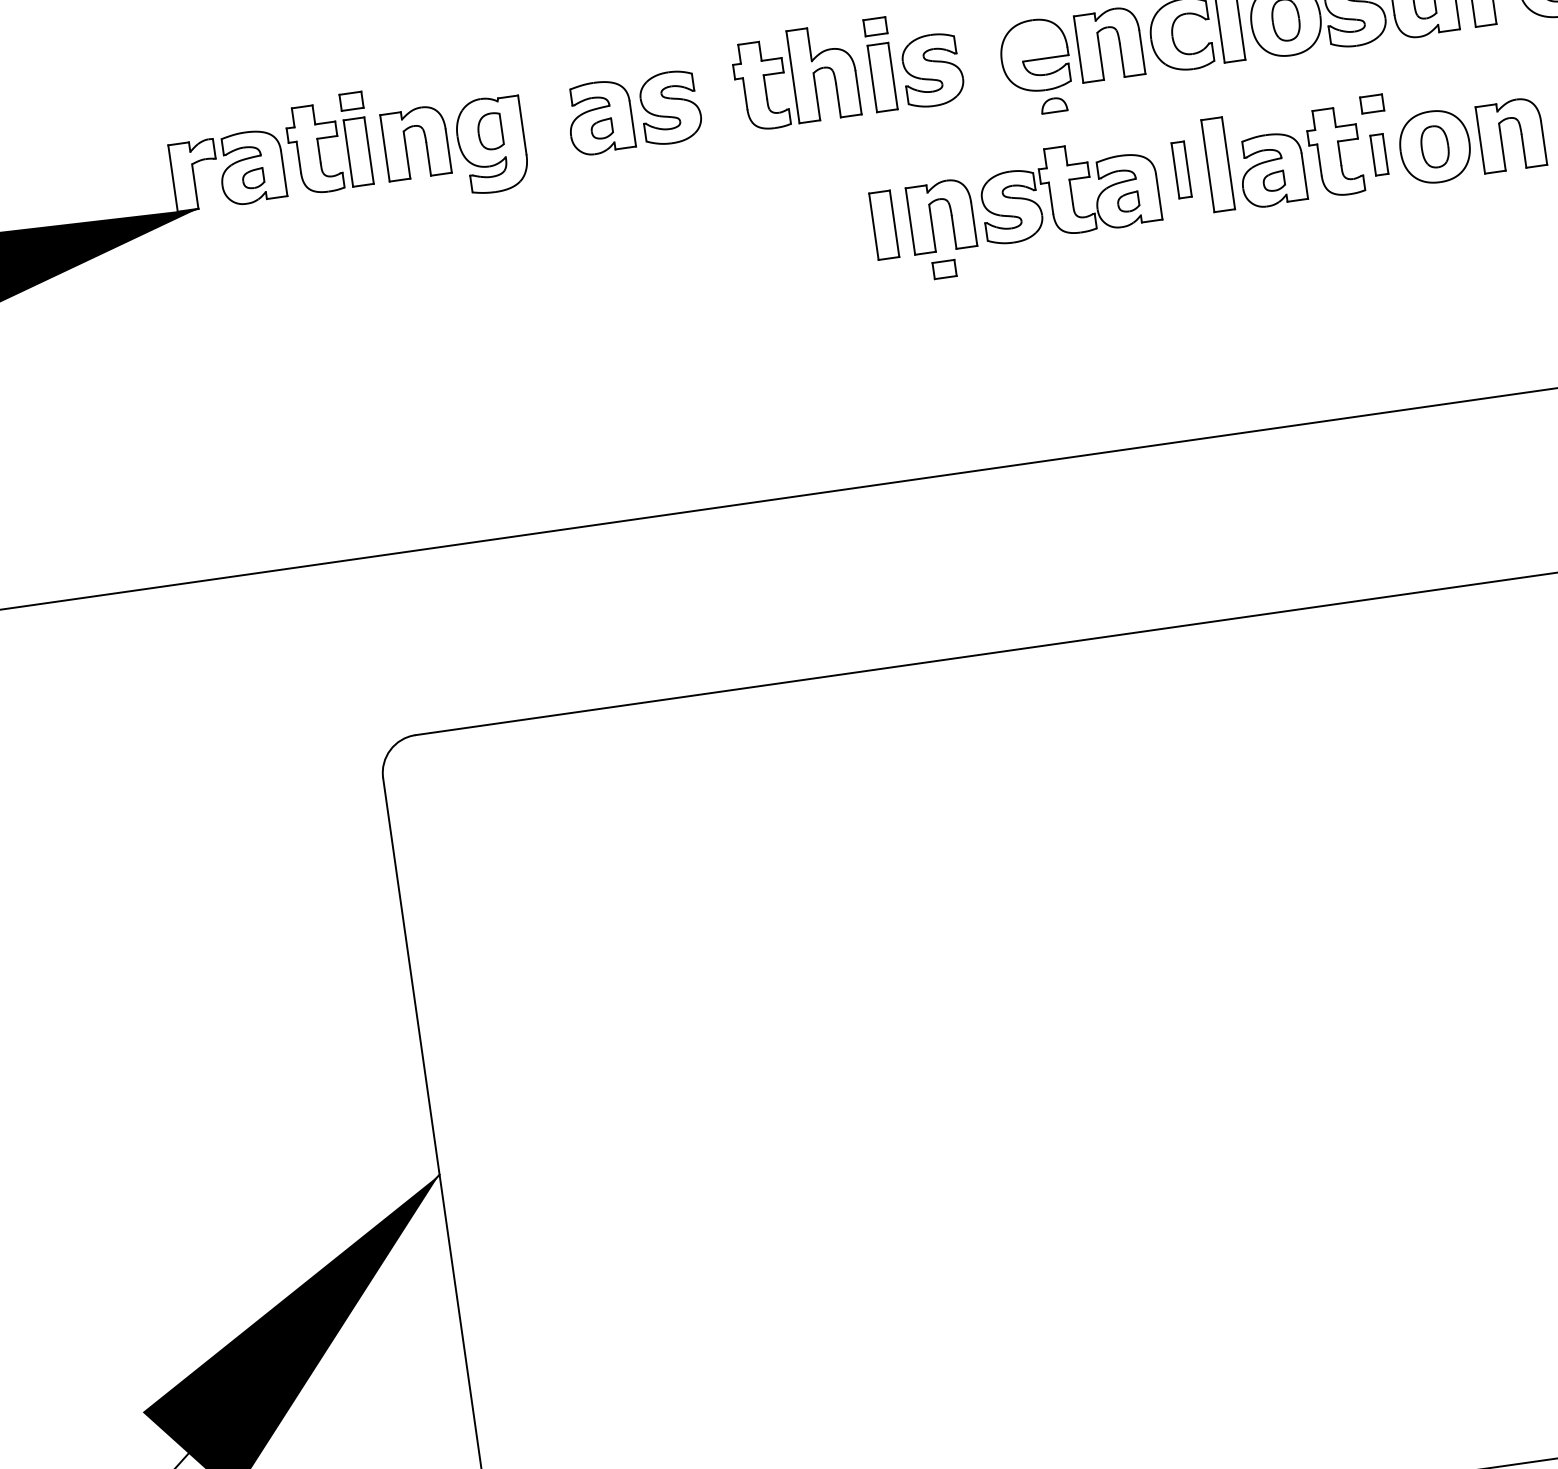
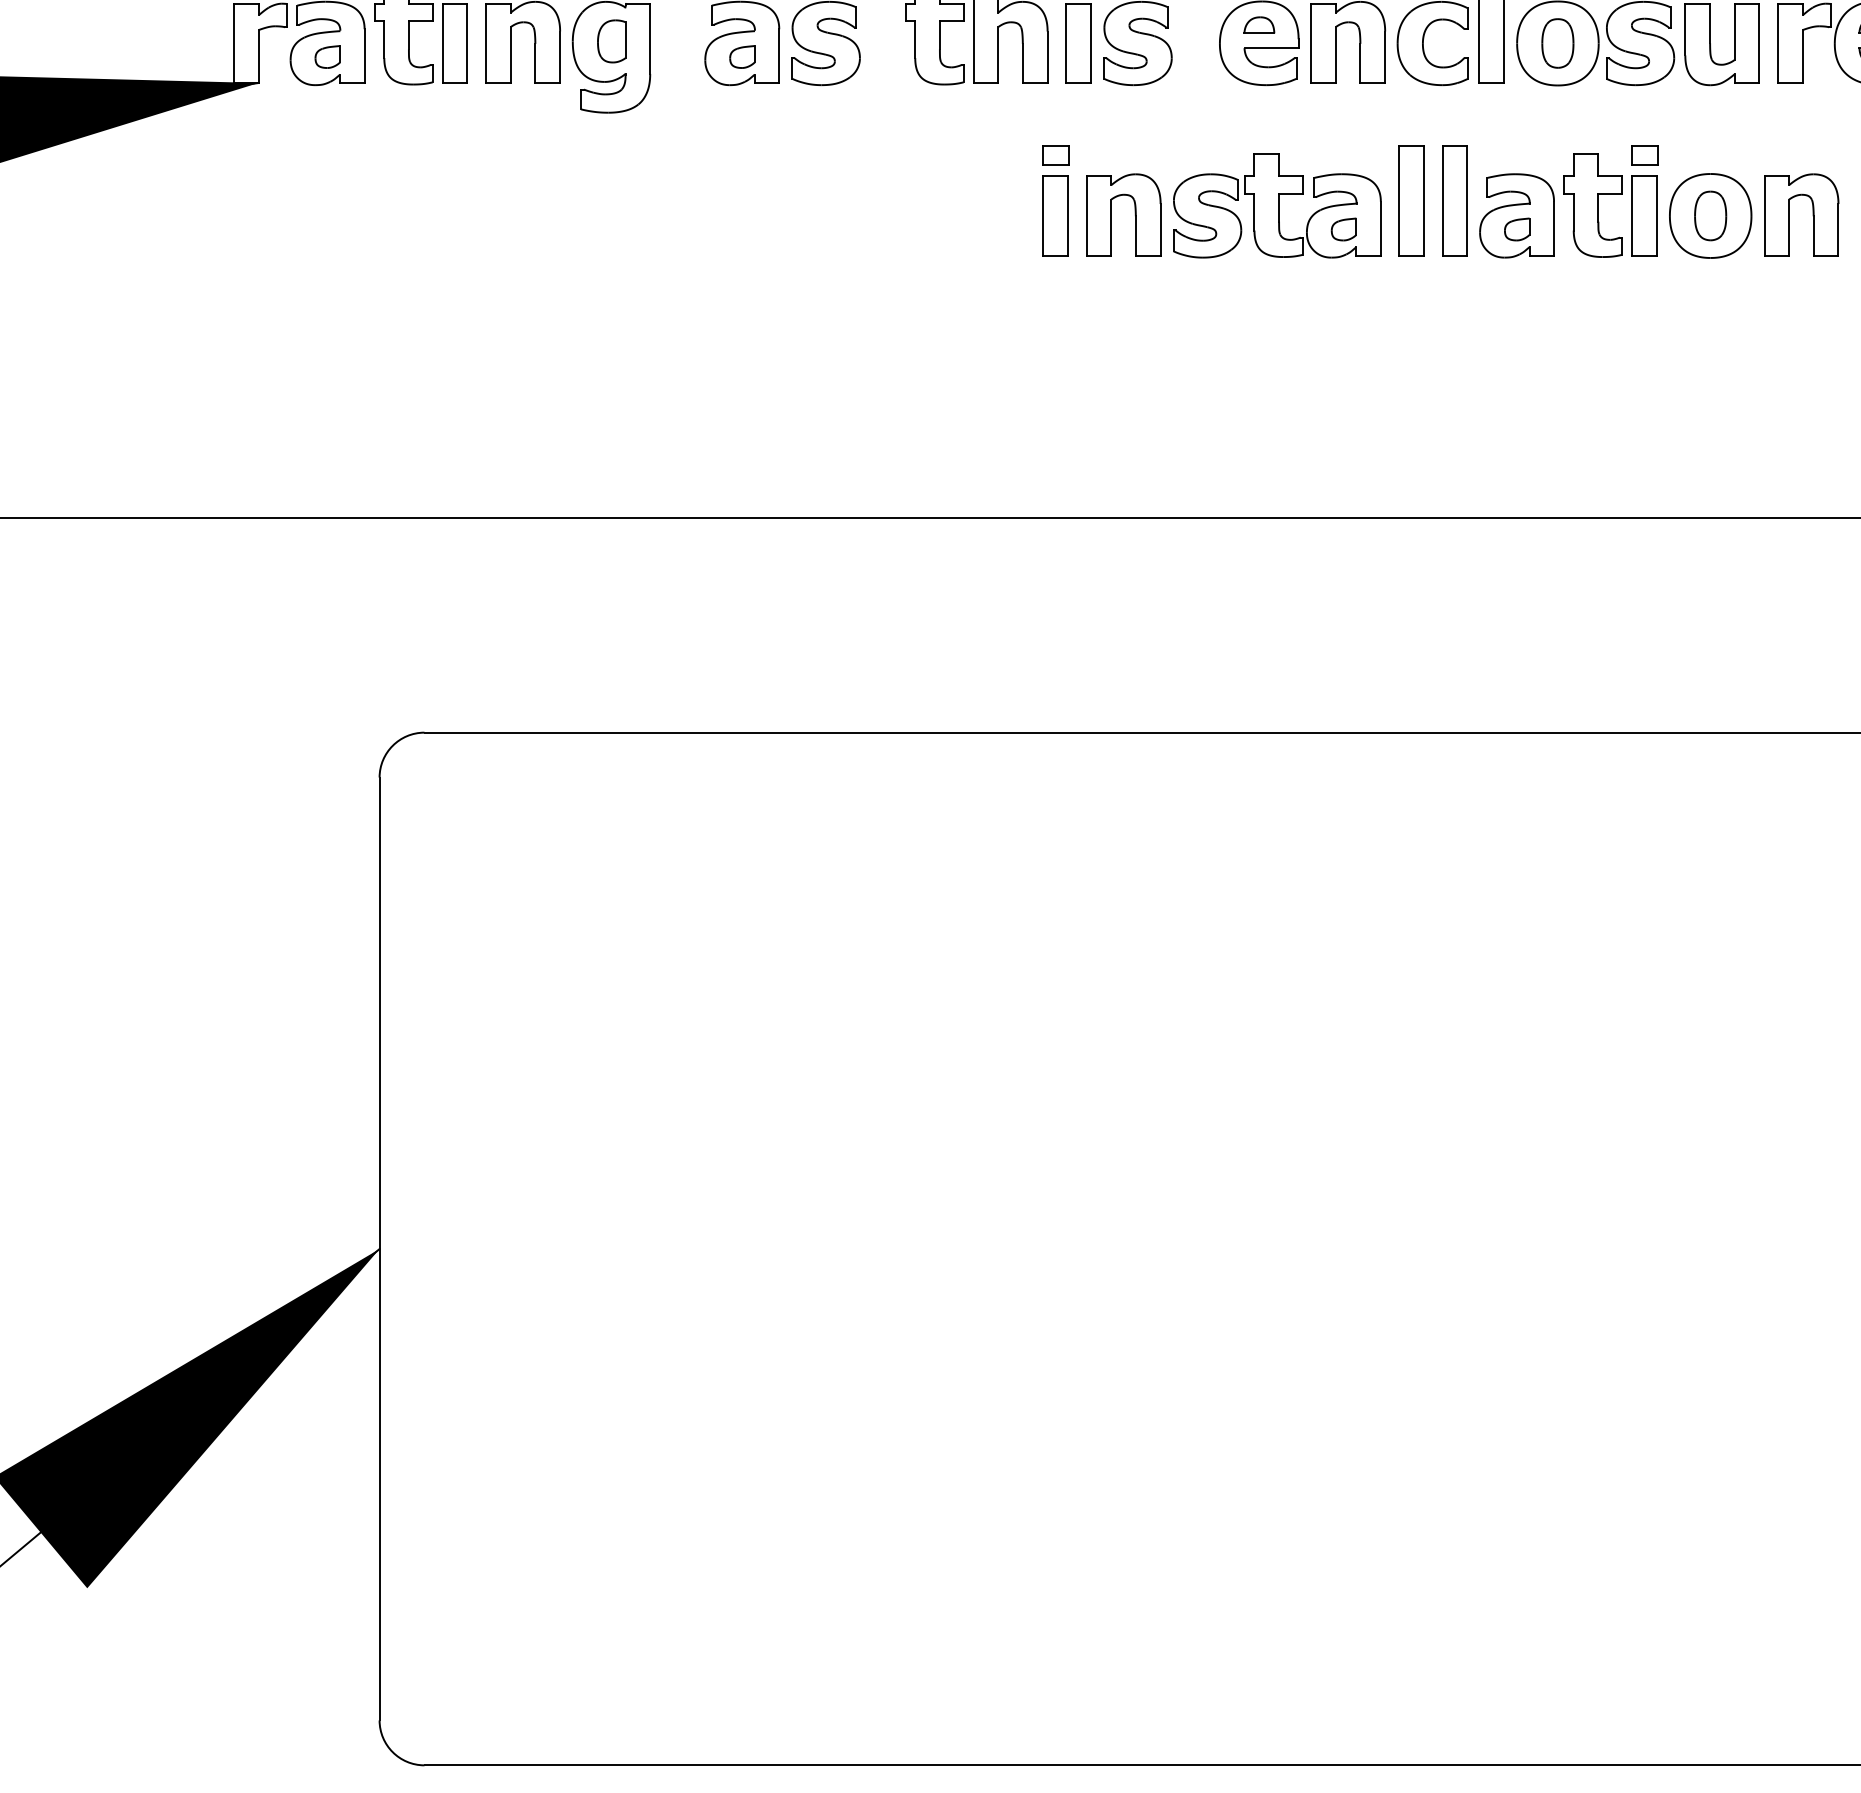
part: (1054, 104) -> (1259, 24), moved
part: (1379, 154) -> (1644, 215), size x1.67
part: (1181, 169) -> (1411, 200), size x1.67
part: (944, 269) -> (1055, 155), moved

